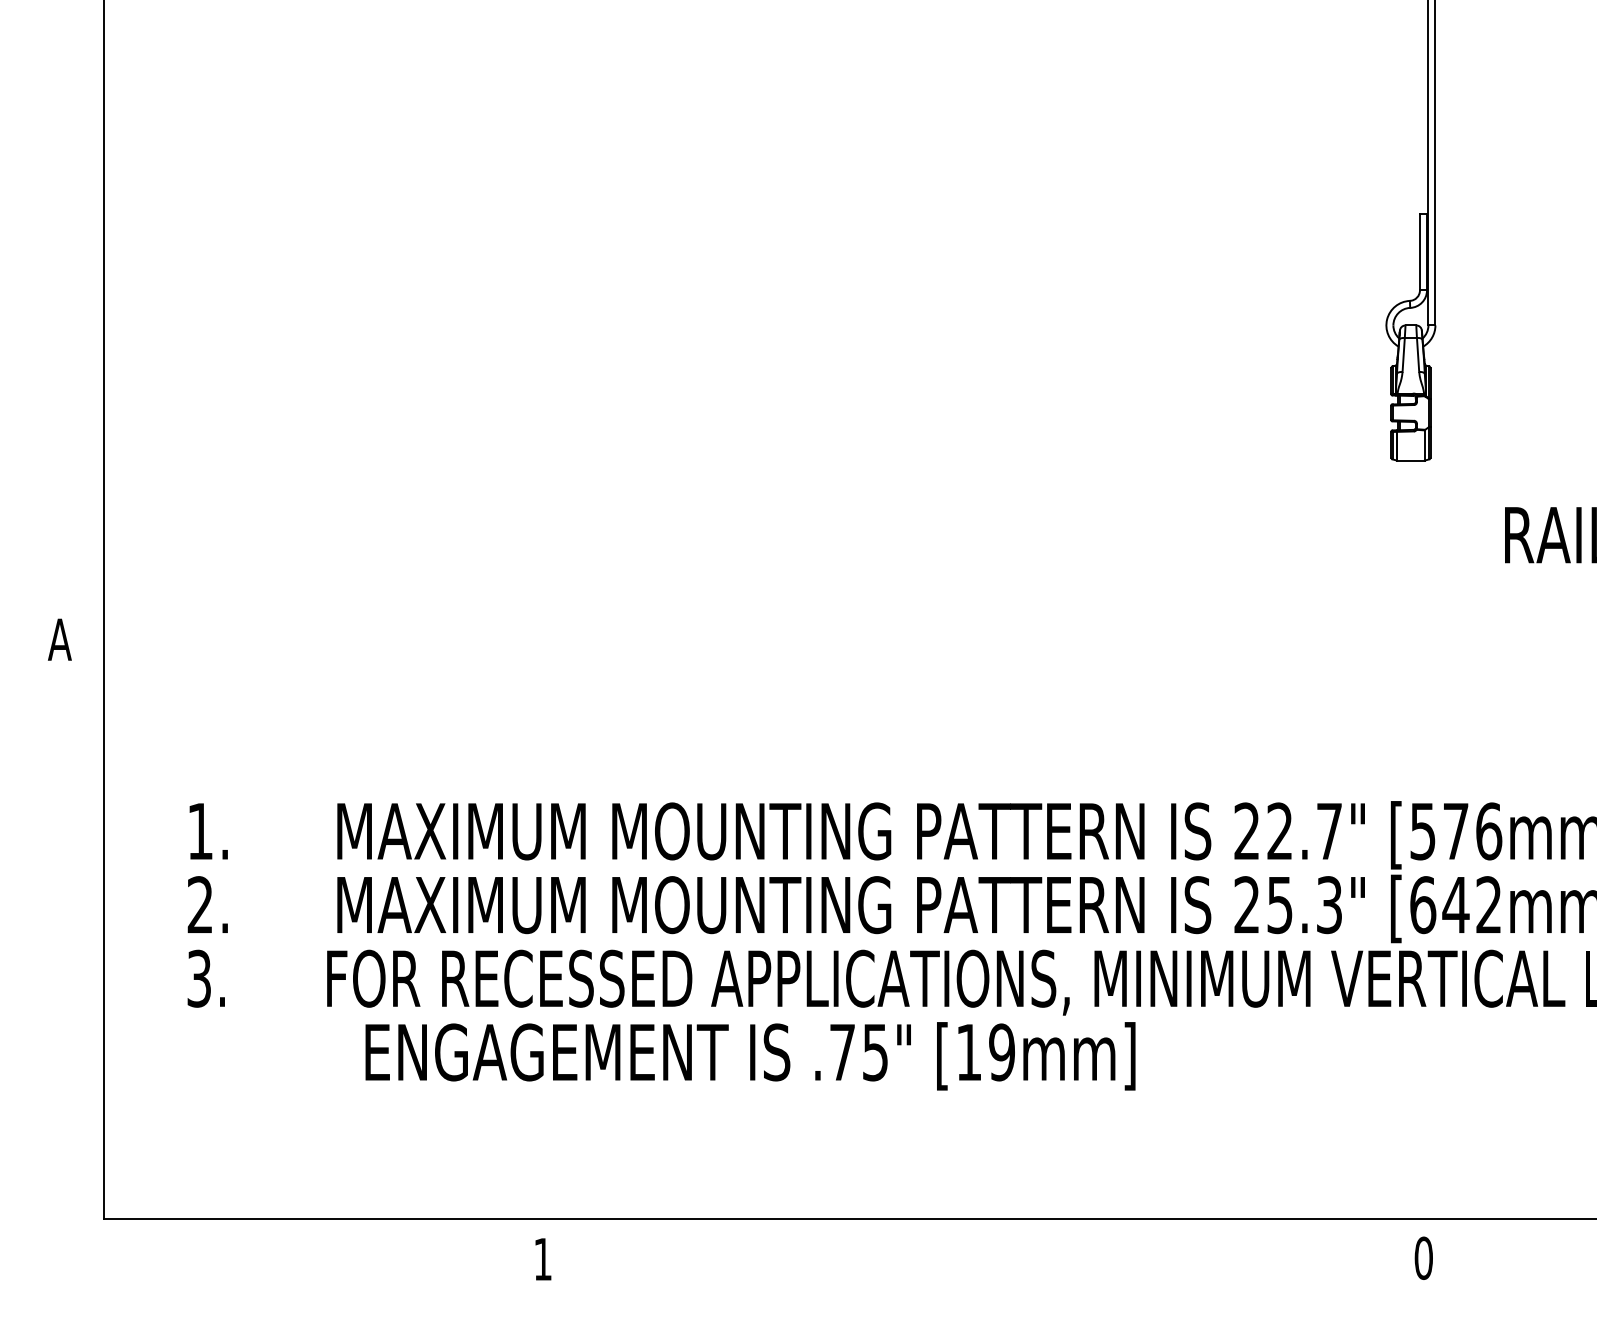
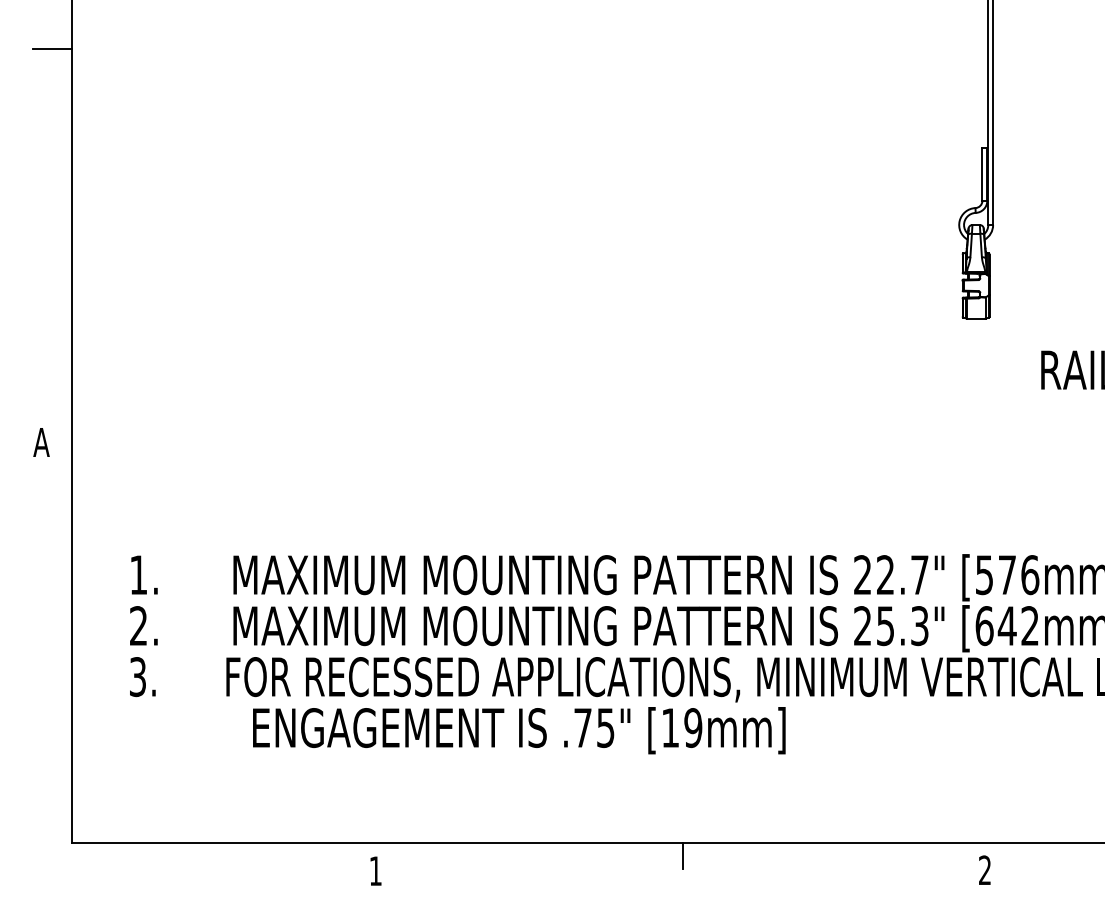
line: (75, 70) -> (52, 48), added
line: (986, 1238) -> (682, 856), added
text: (1422, 1258) -> (984, 870), 0 -> 2

